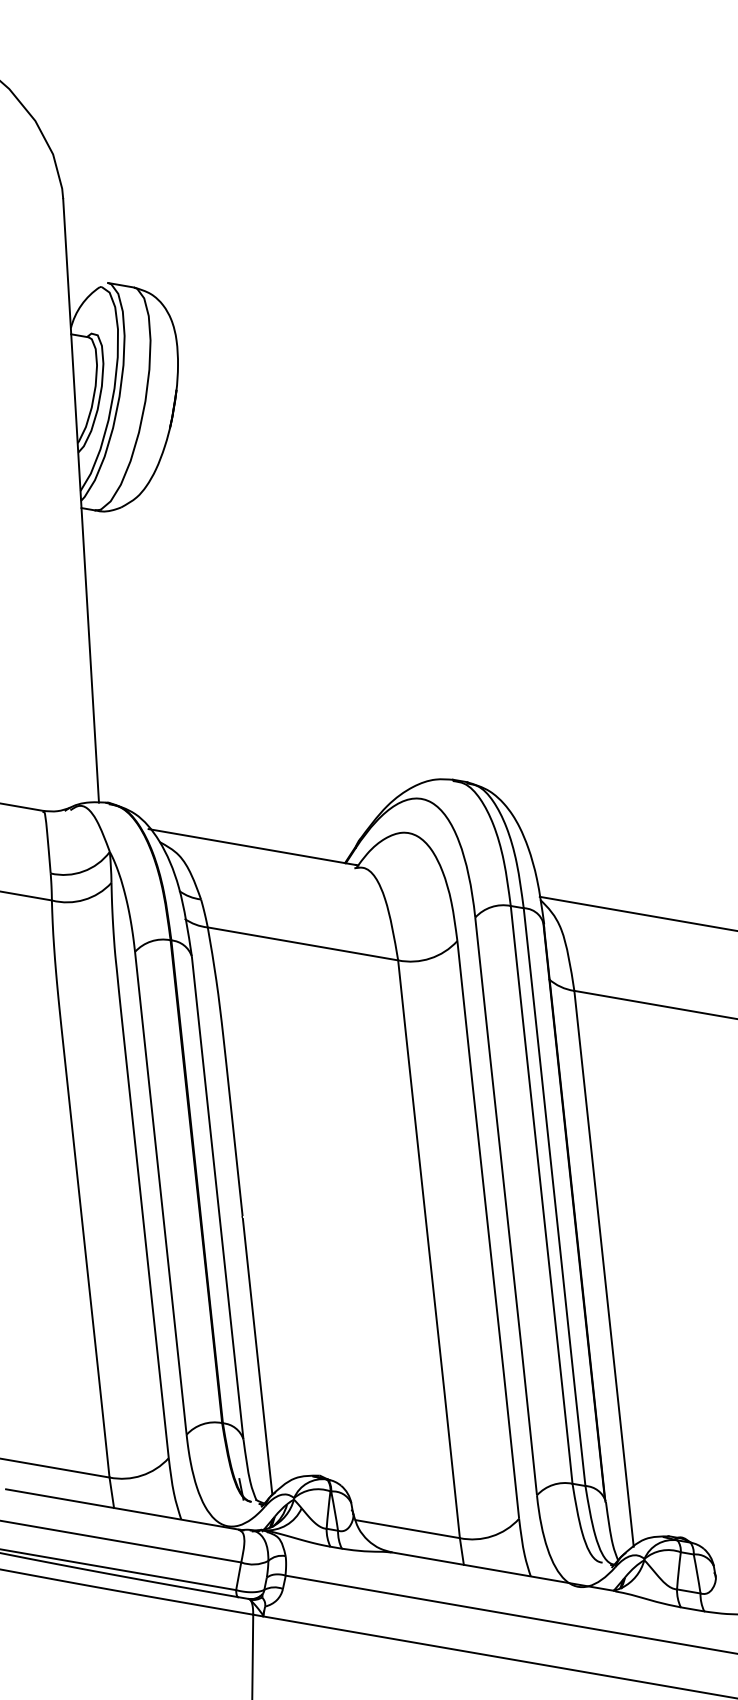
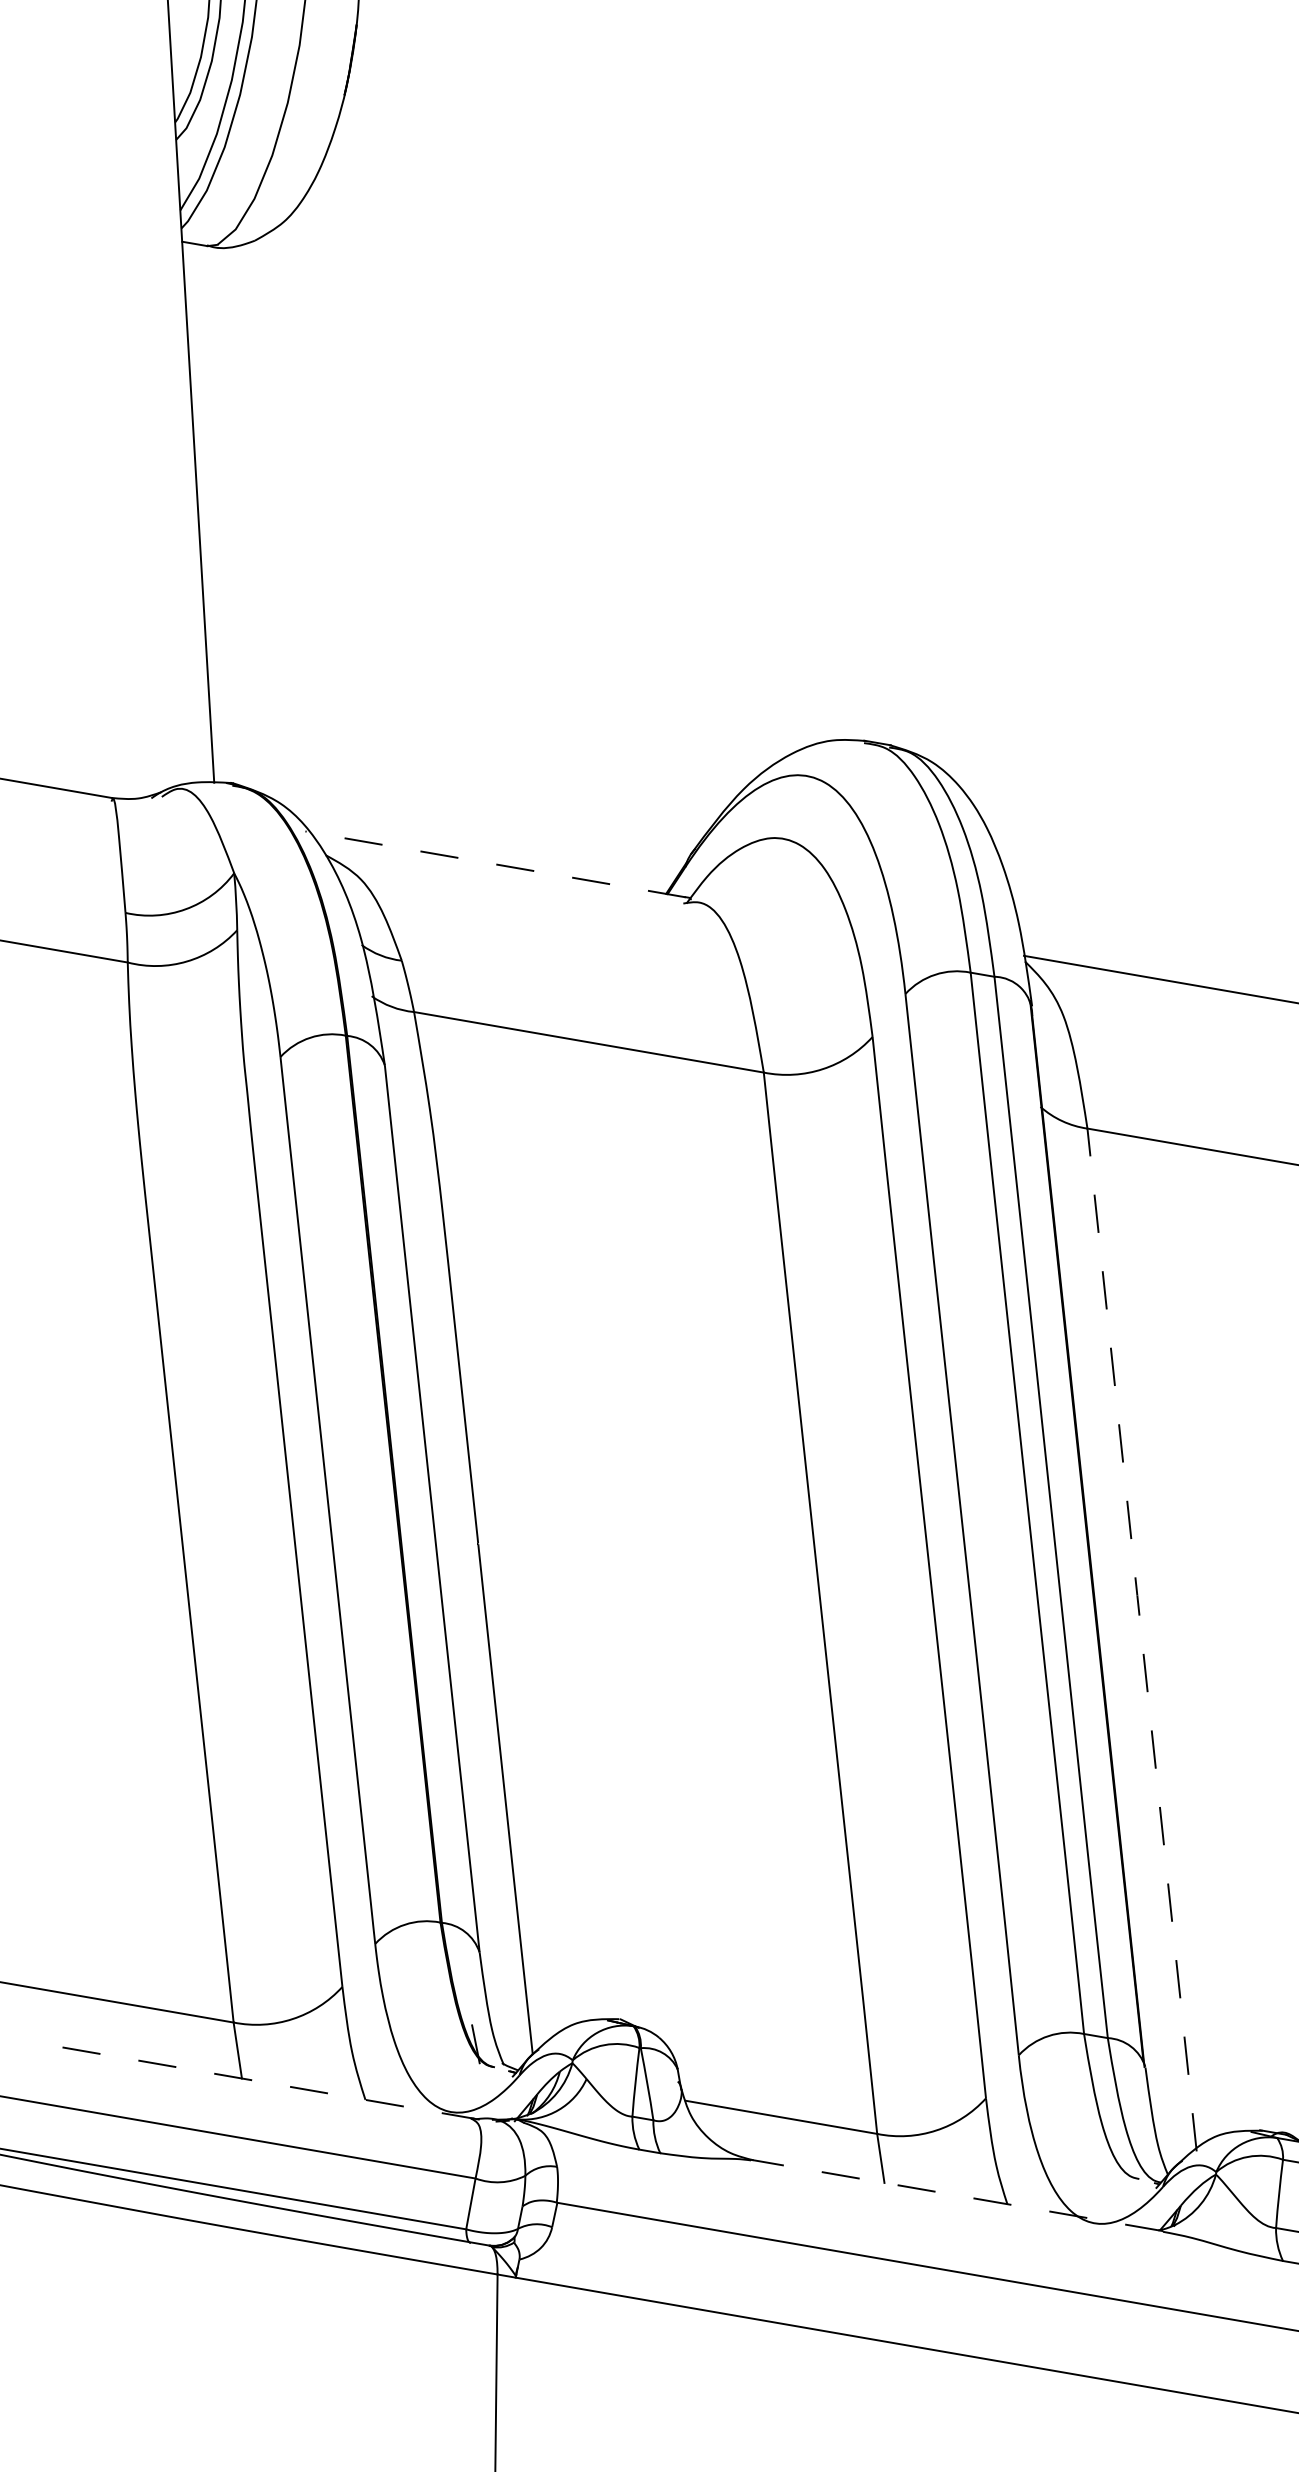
line: (251, 846) -> (494, 863), solid -> dashed
line: (604, 1268) -> (1142, 1638), solid -> dashed
line: (124, 1509) -> (261, 2081), solid -> dashed
line: (503, 1571) -> (957, 2195), solid -> dashed

